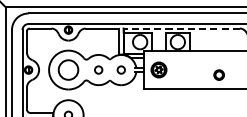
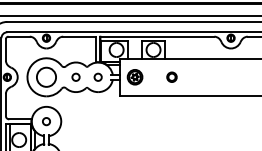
line: (181, 28) -> (157, 36), dashed -> solid
part: (218, 74) -> (171, 76), moved

